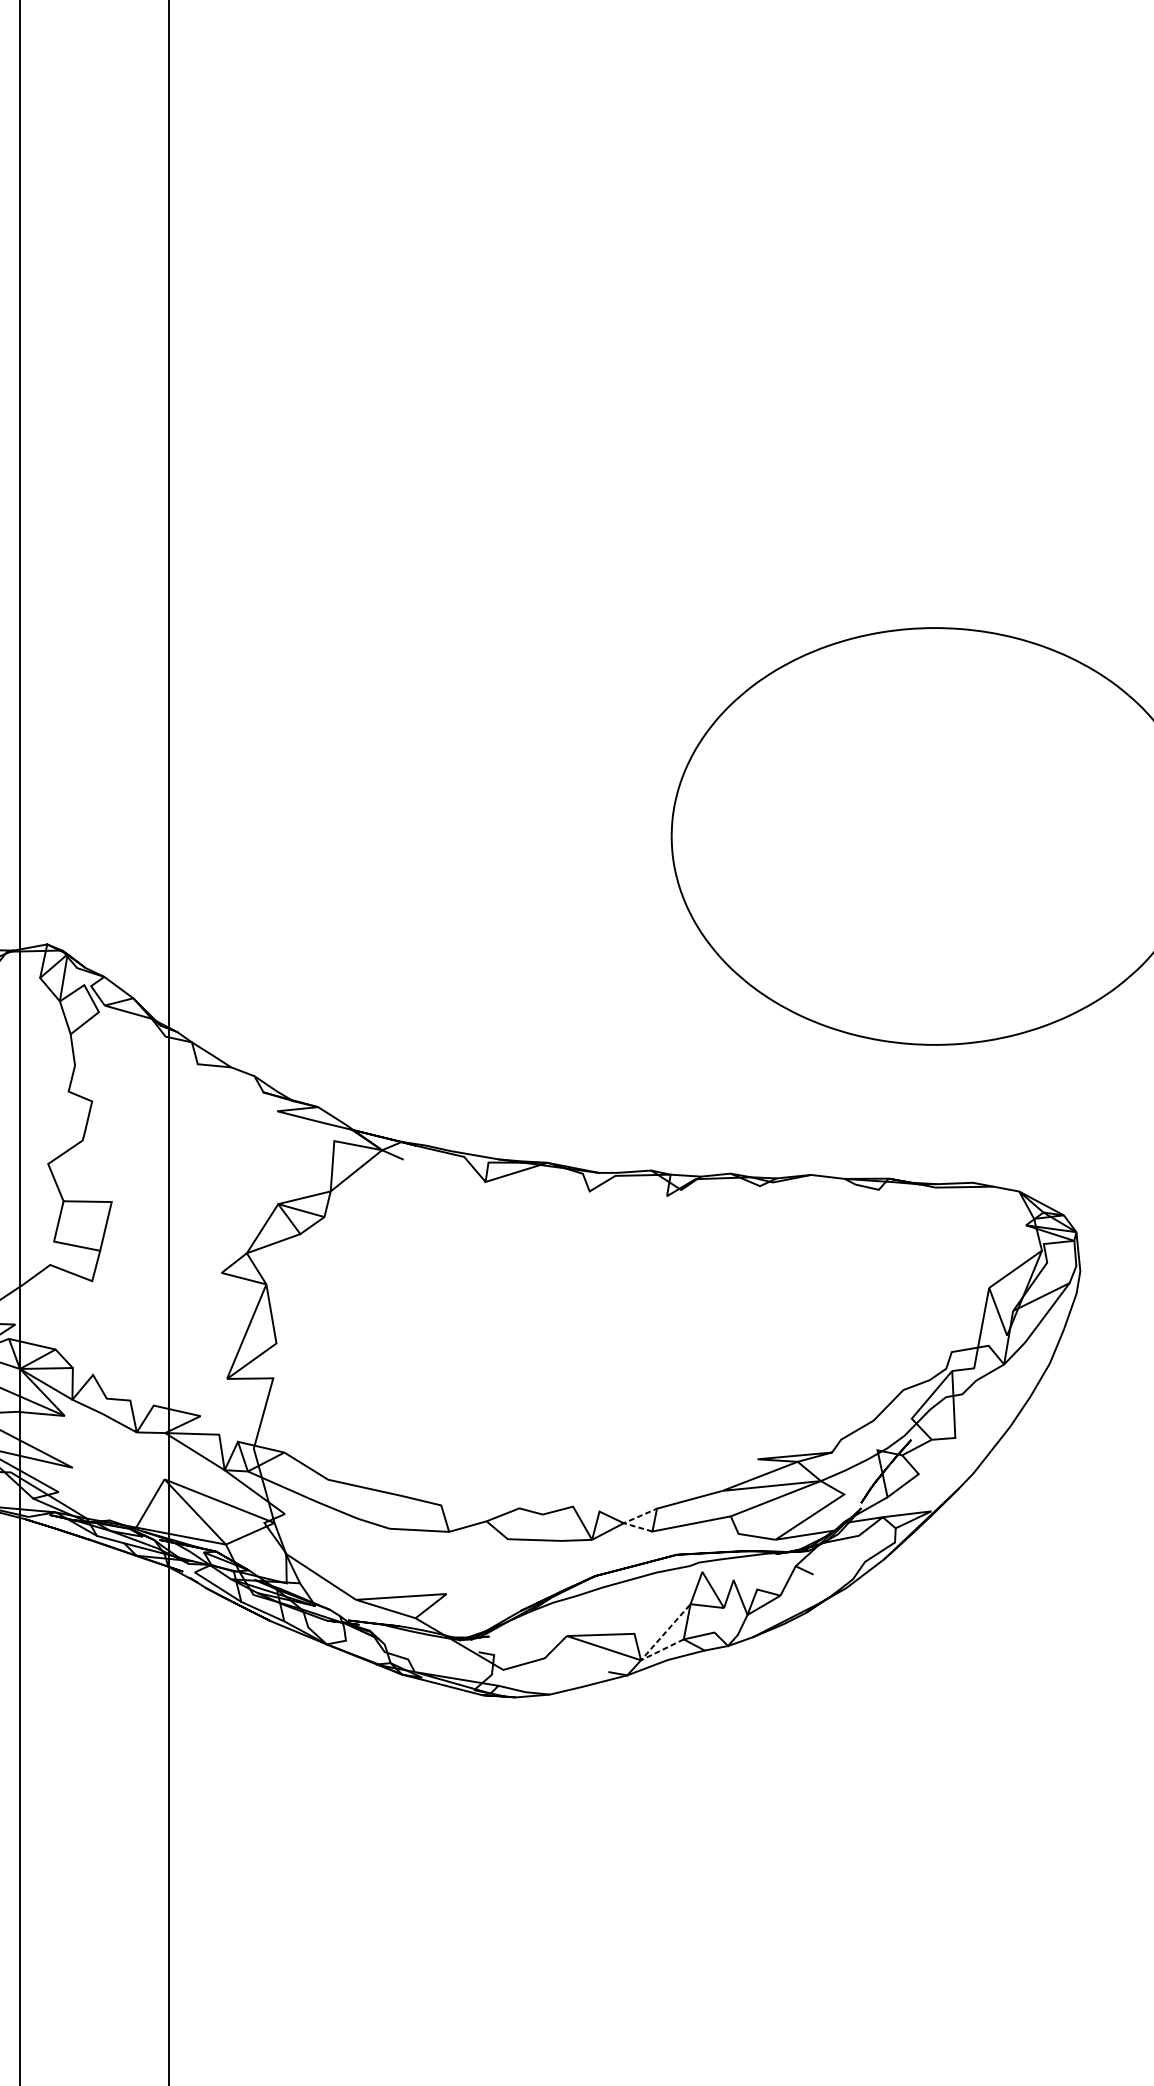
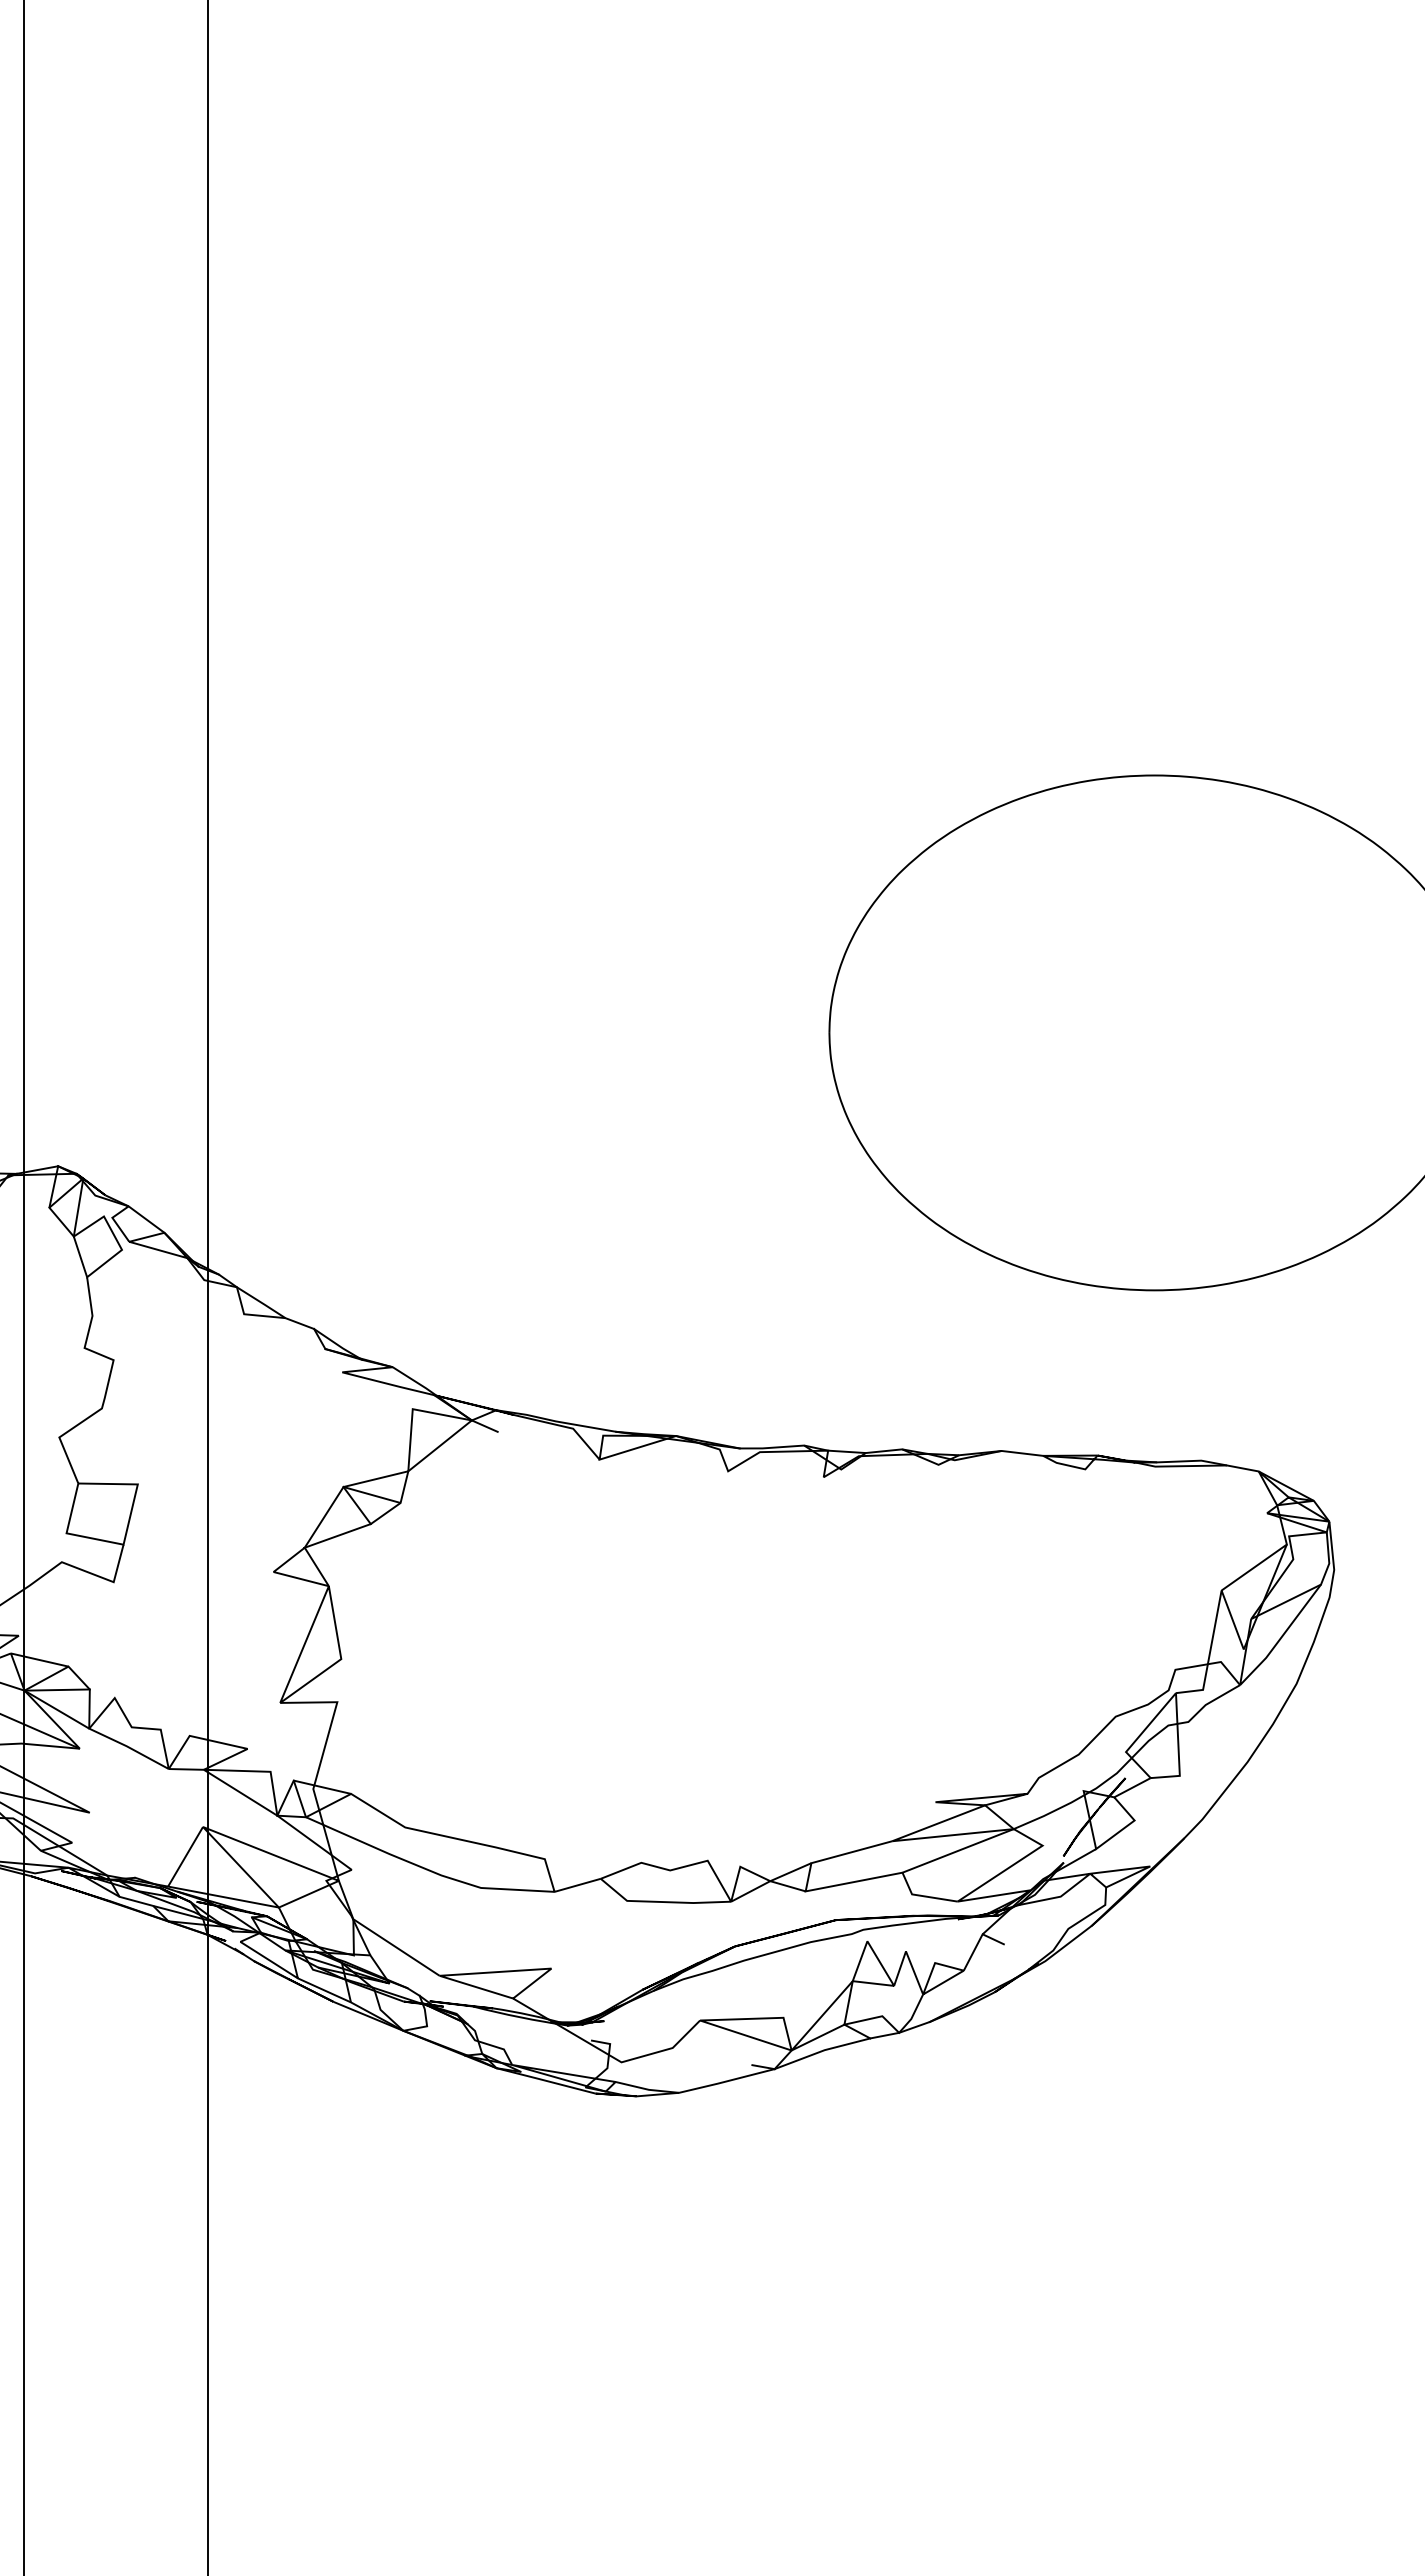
line: (626, 1521) -> (773, 1879), dashed -> solid
line: (649, 1649) -> (802, 2037), dashed -> solid

